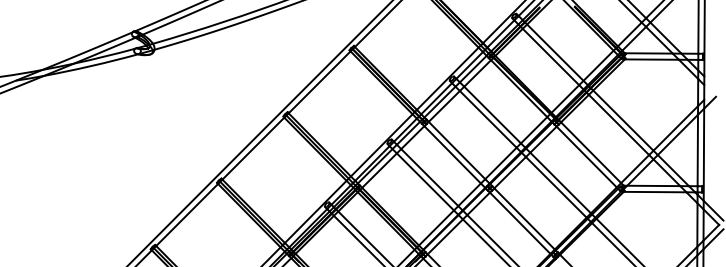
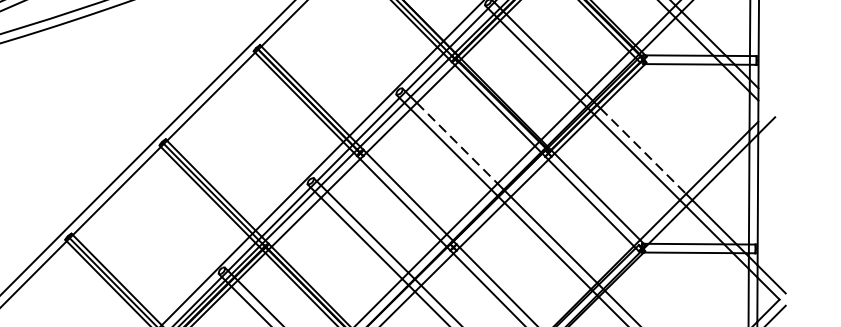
line: (492, 115) -> (457, 143), solid -> dashed
line: (623, 120) -> (643, 150), solid -> dashed

